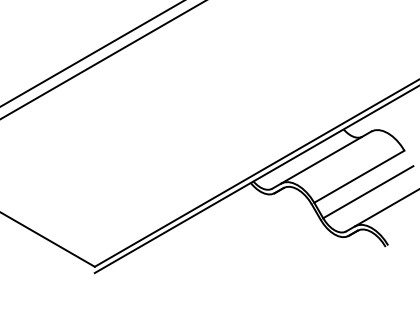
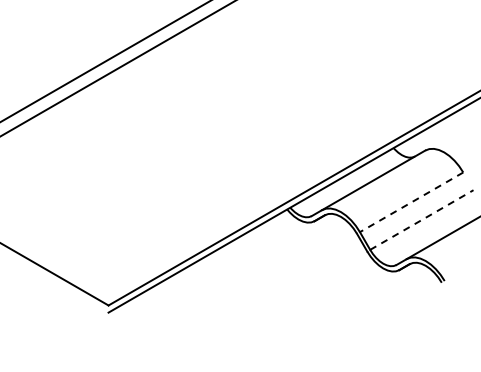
line: (359, 176) -> (411, 202), solid -> dashed
line: (367, 192) -> (421, 220), solid -> dashed

